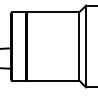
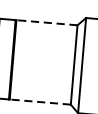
line: (52, 12) -> (46, 22), solid -> dashed
line: (52, 80) -> (39, 101), solid -> dashed

